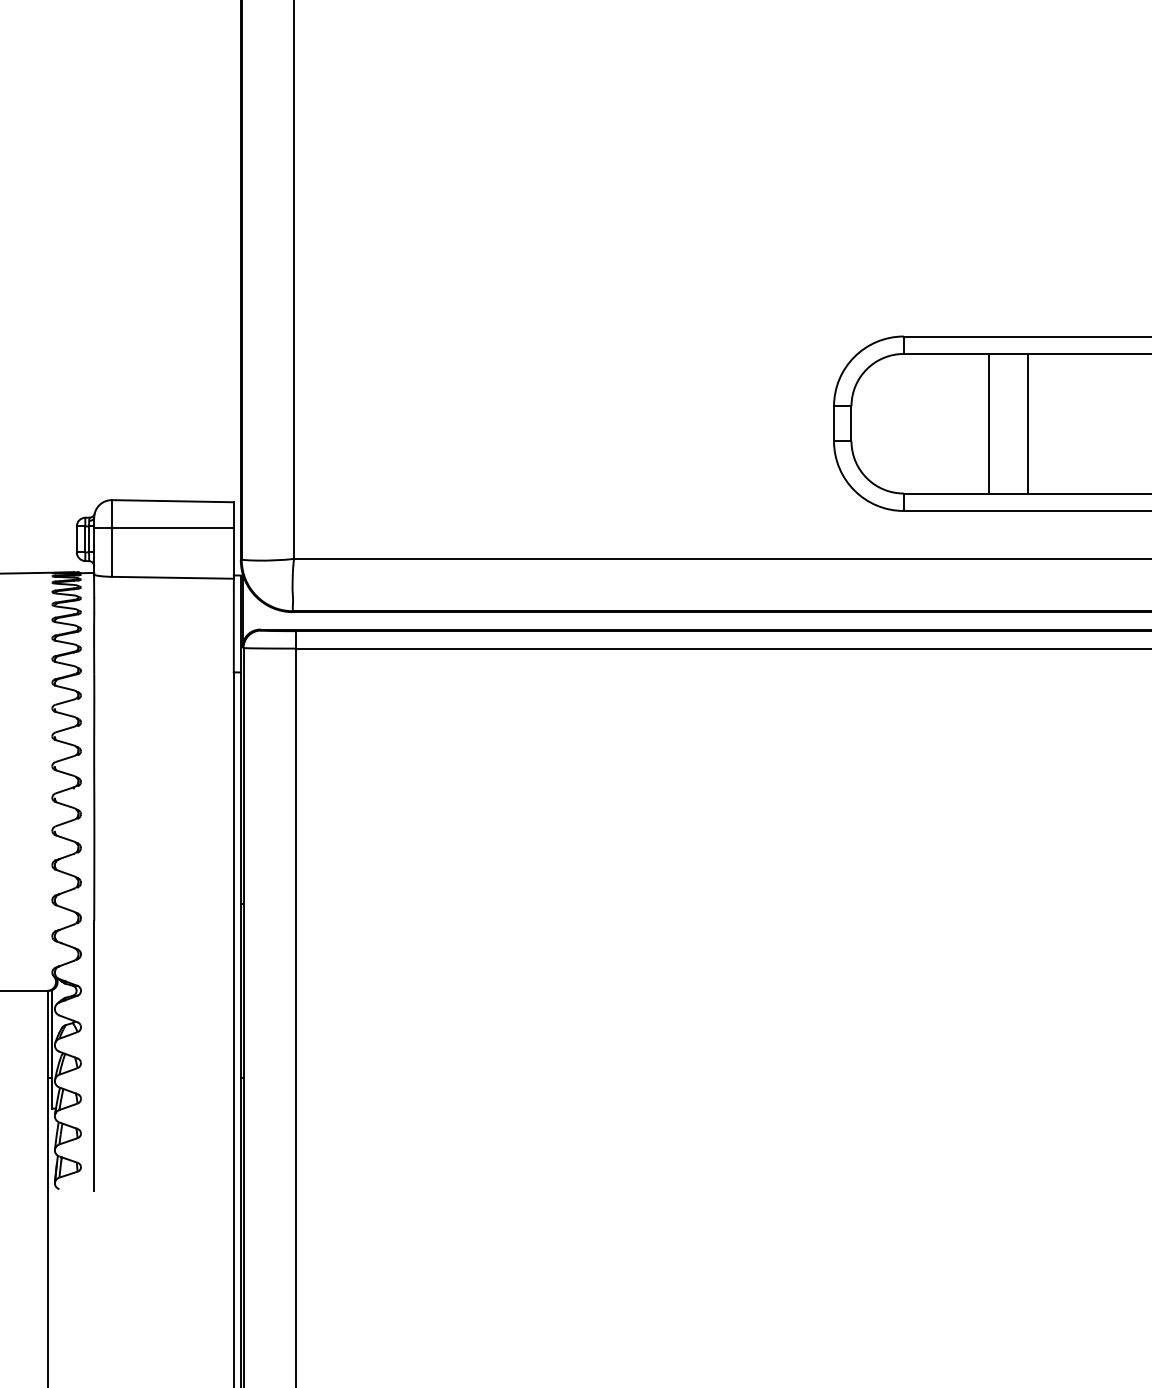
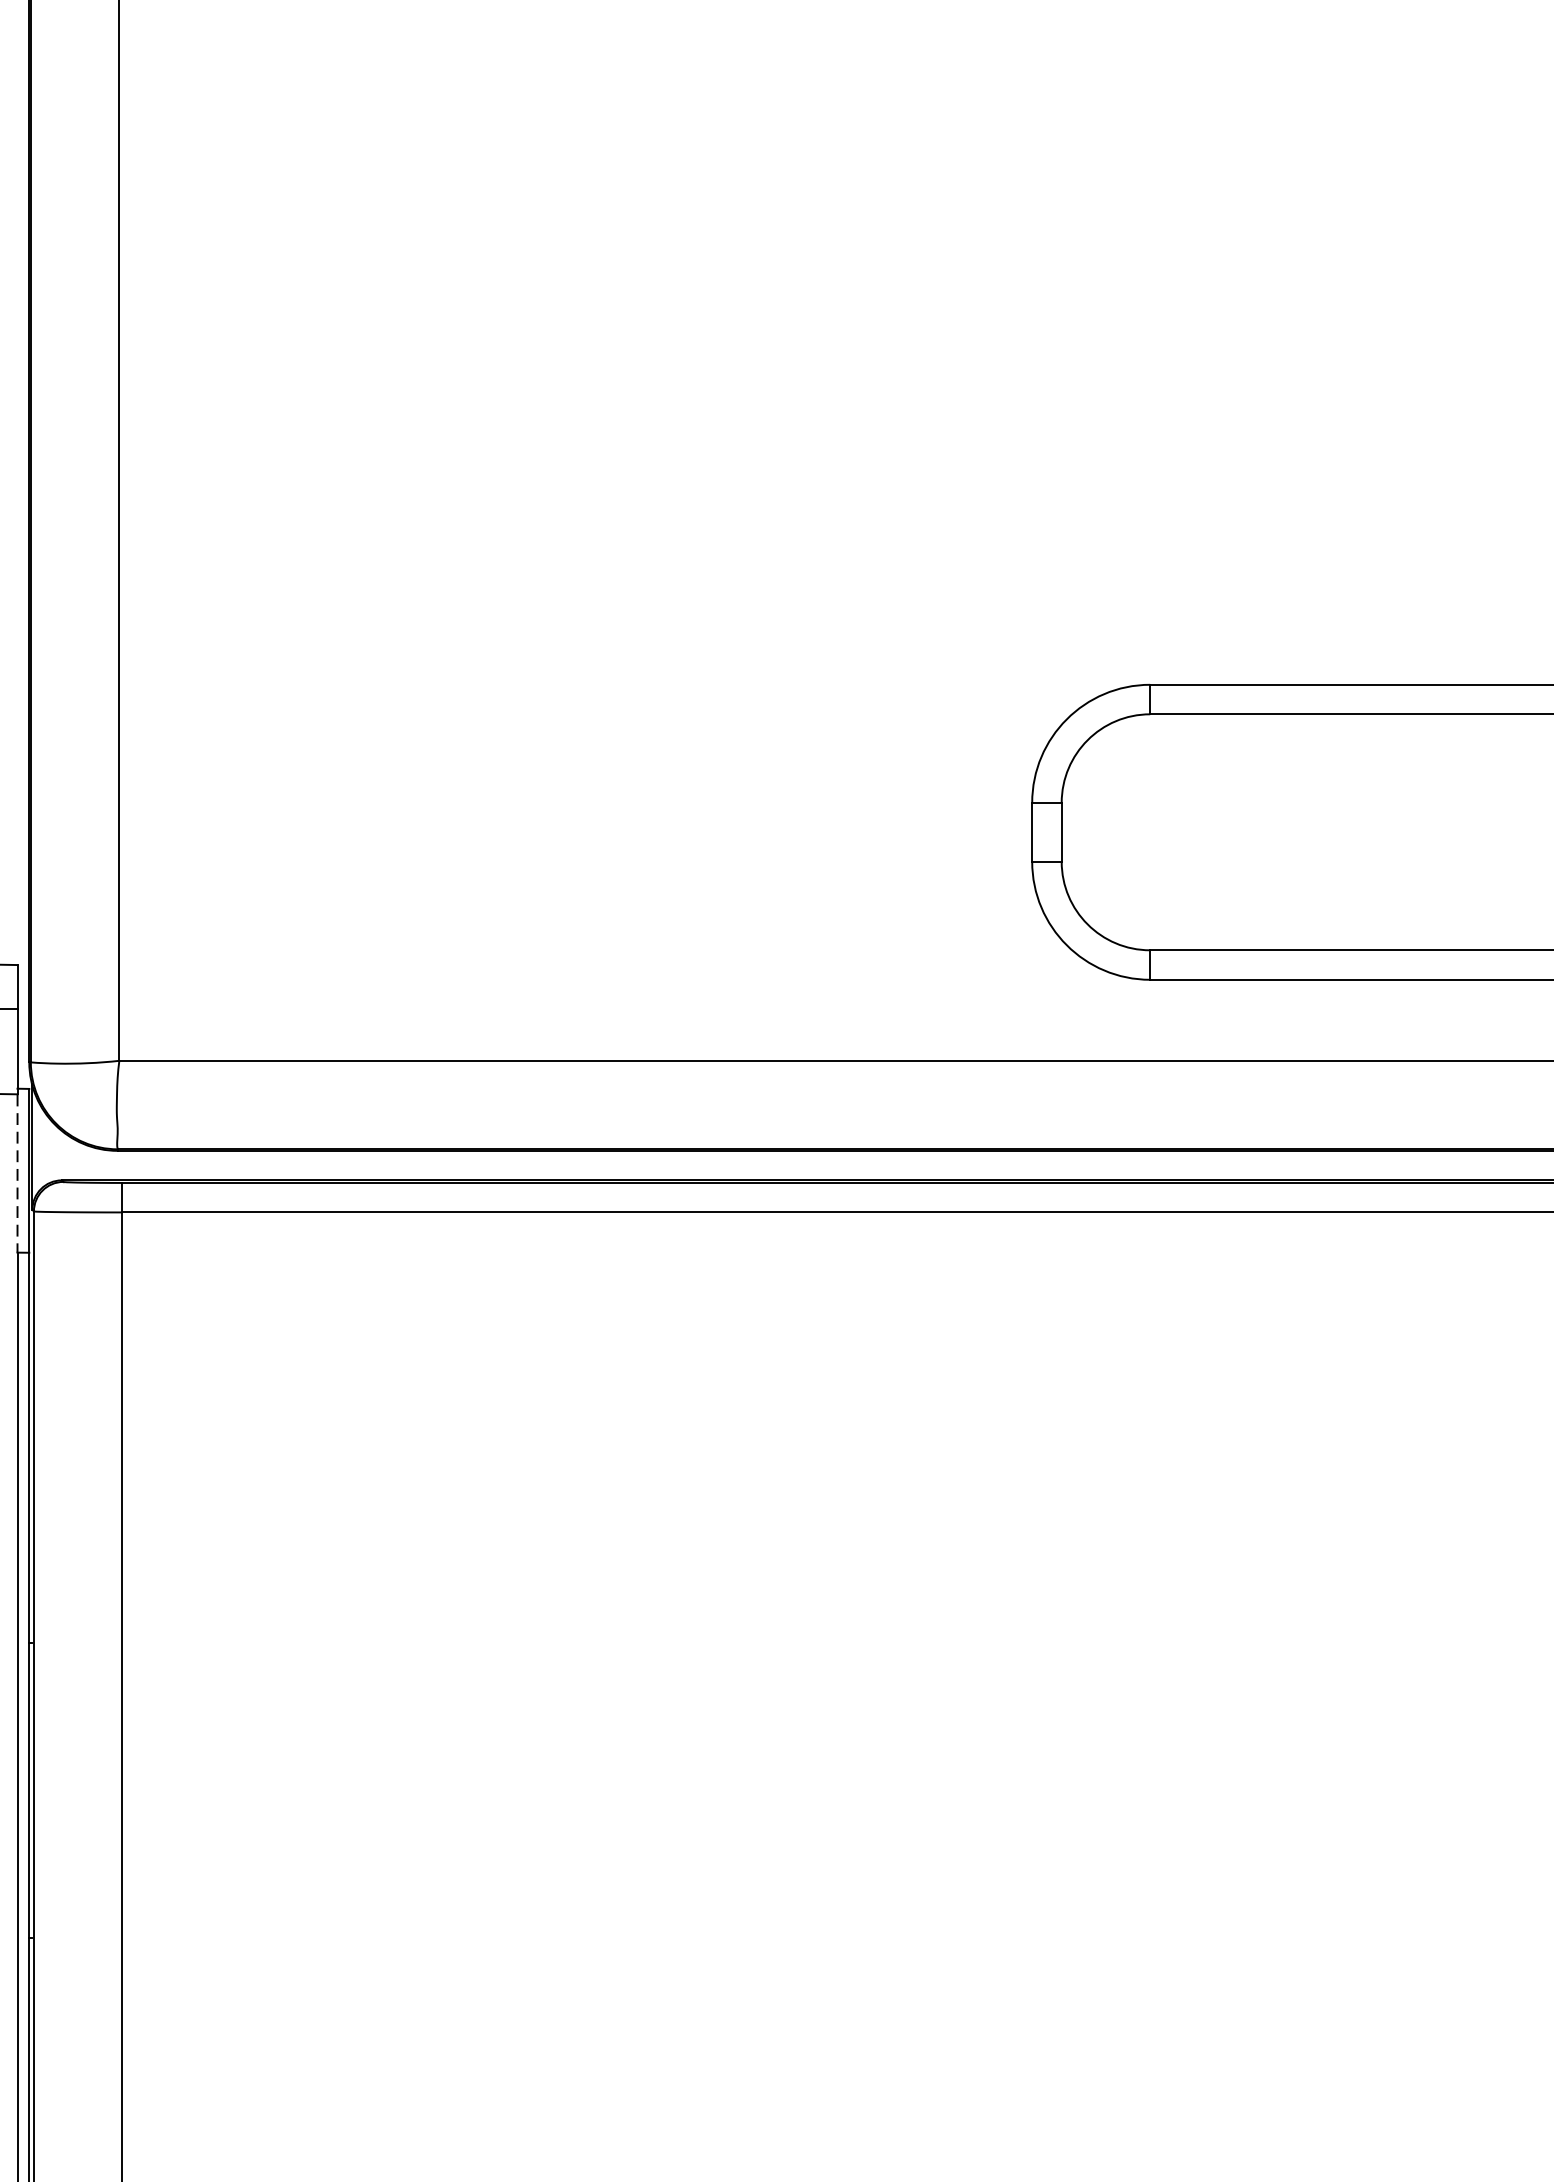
line: (988, 423) -> (1293, 831), removed
line: (1028, 423) -> (1360, 831), removed
line: (233, 625) -> (16, 1173), solid -> dashed

